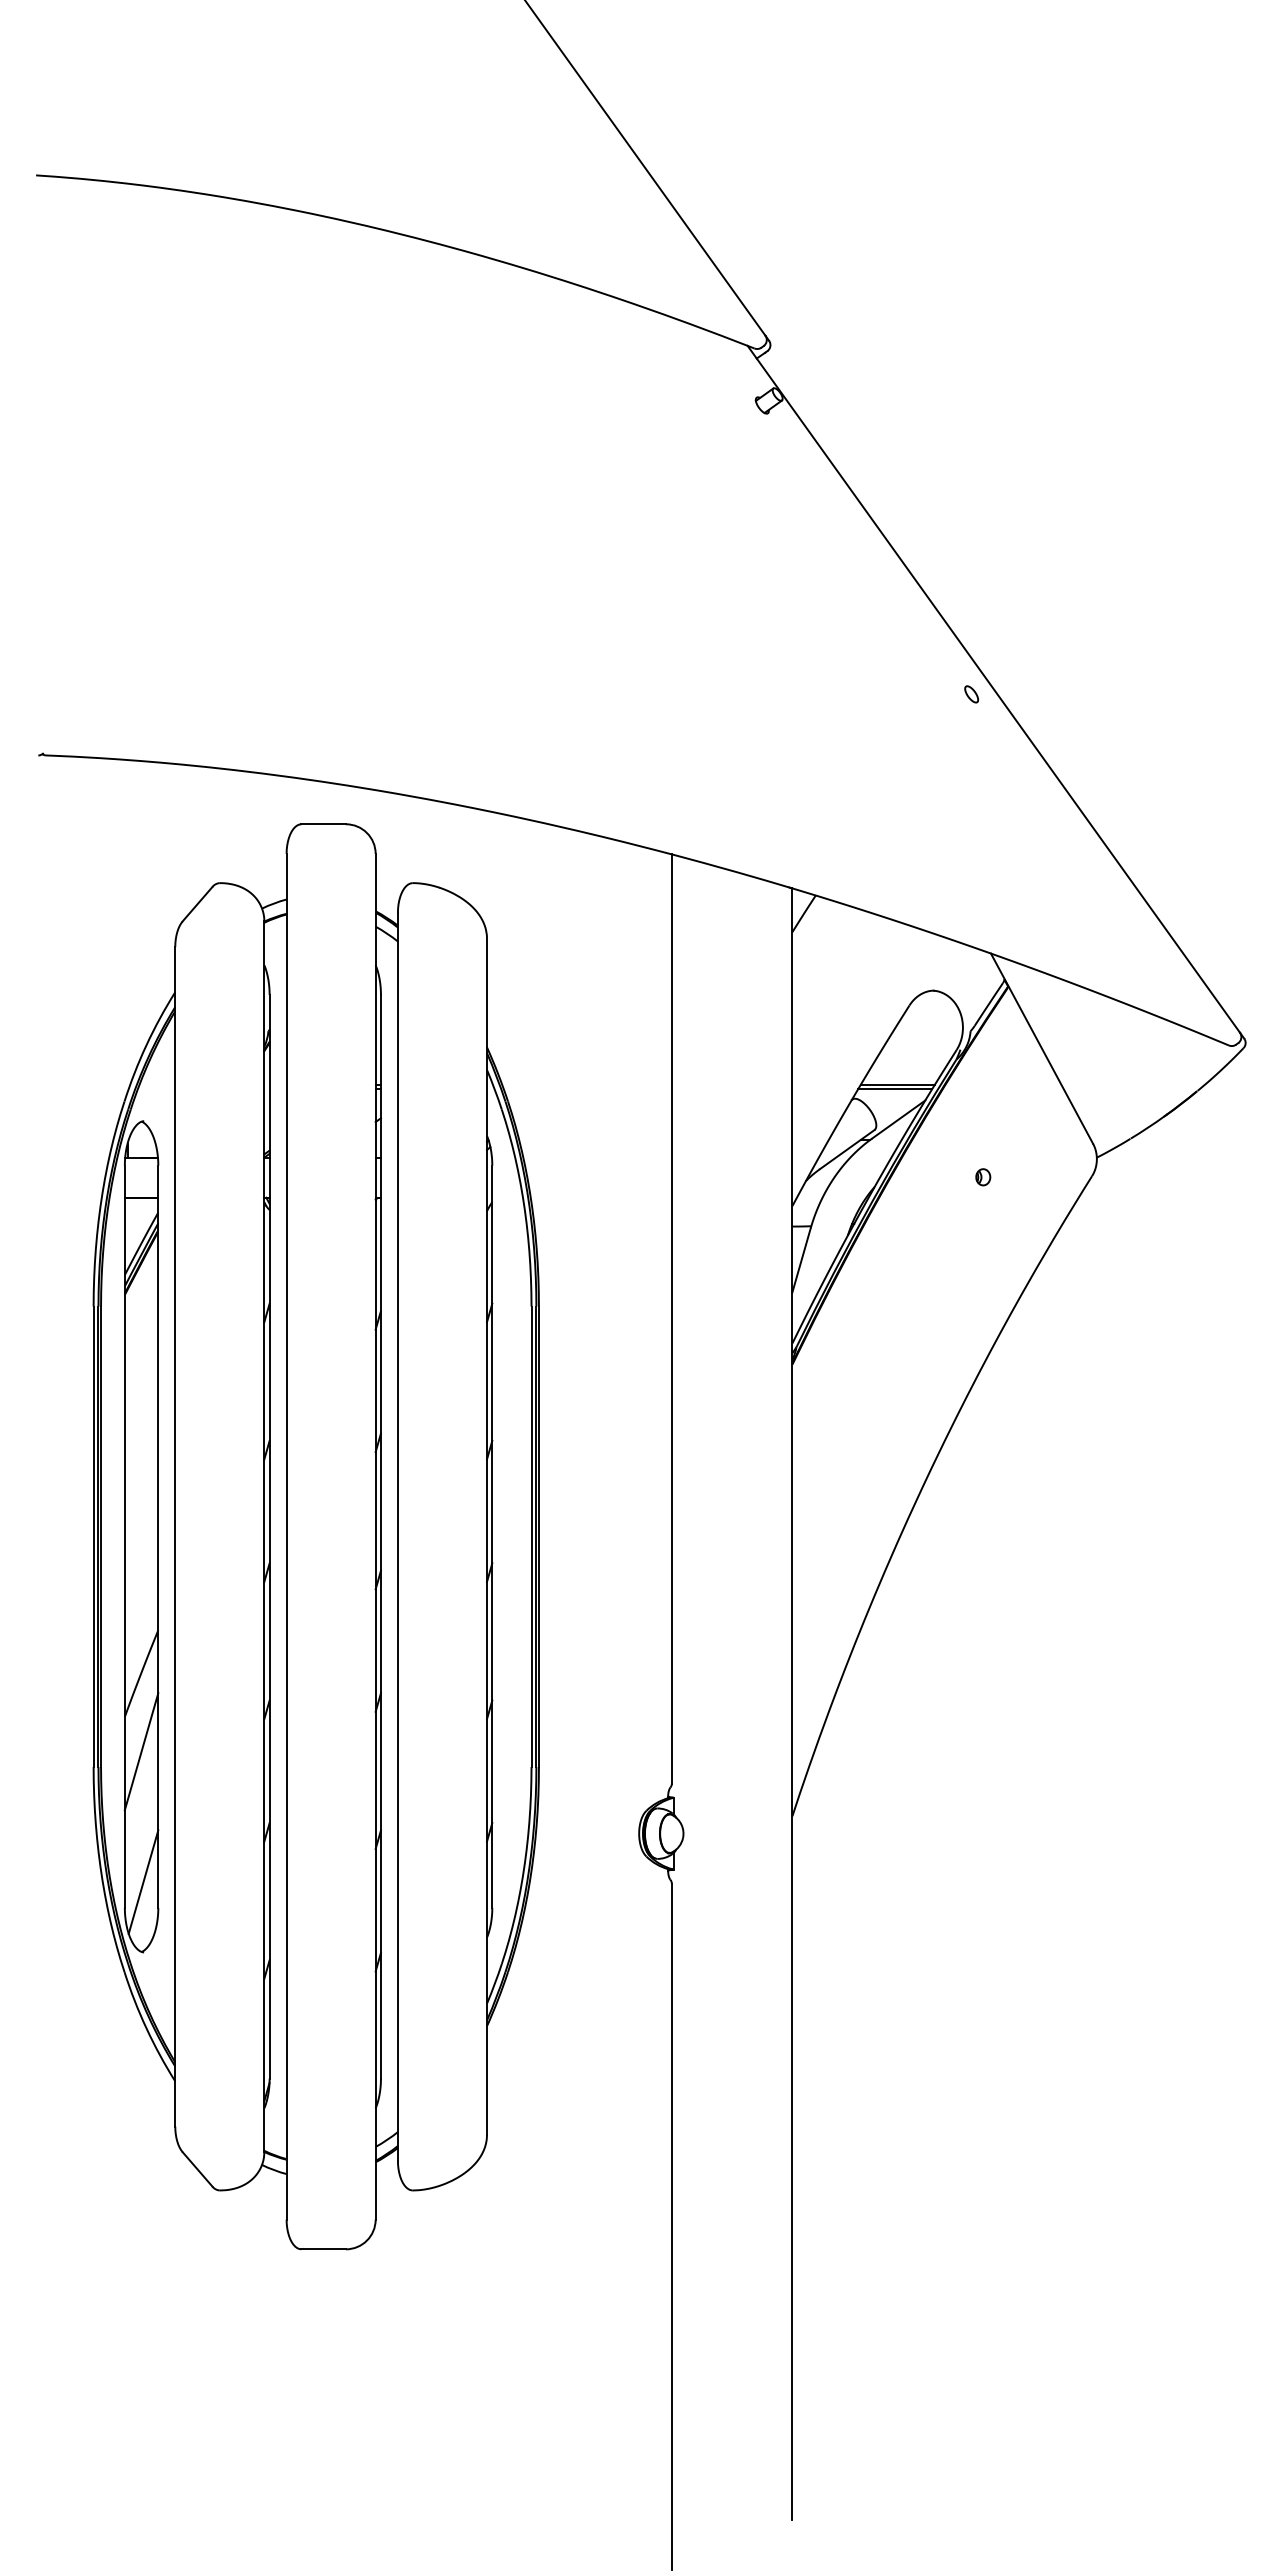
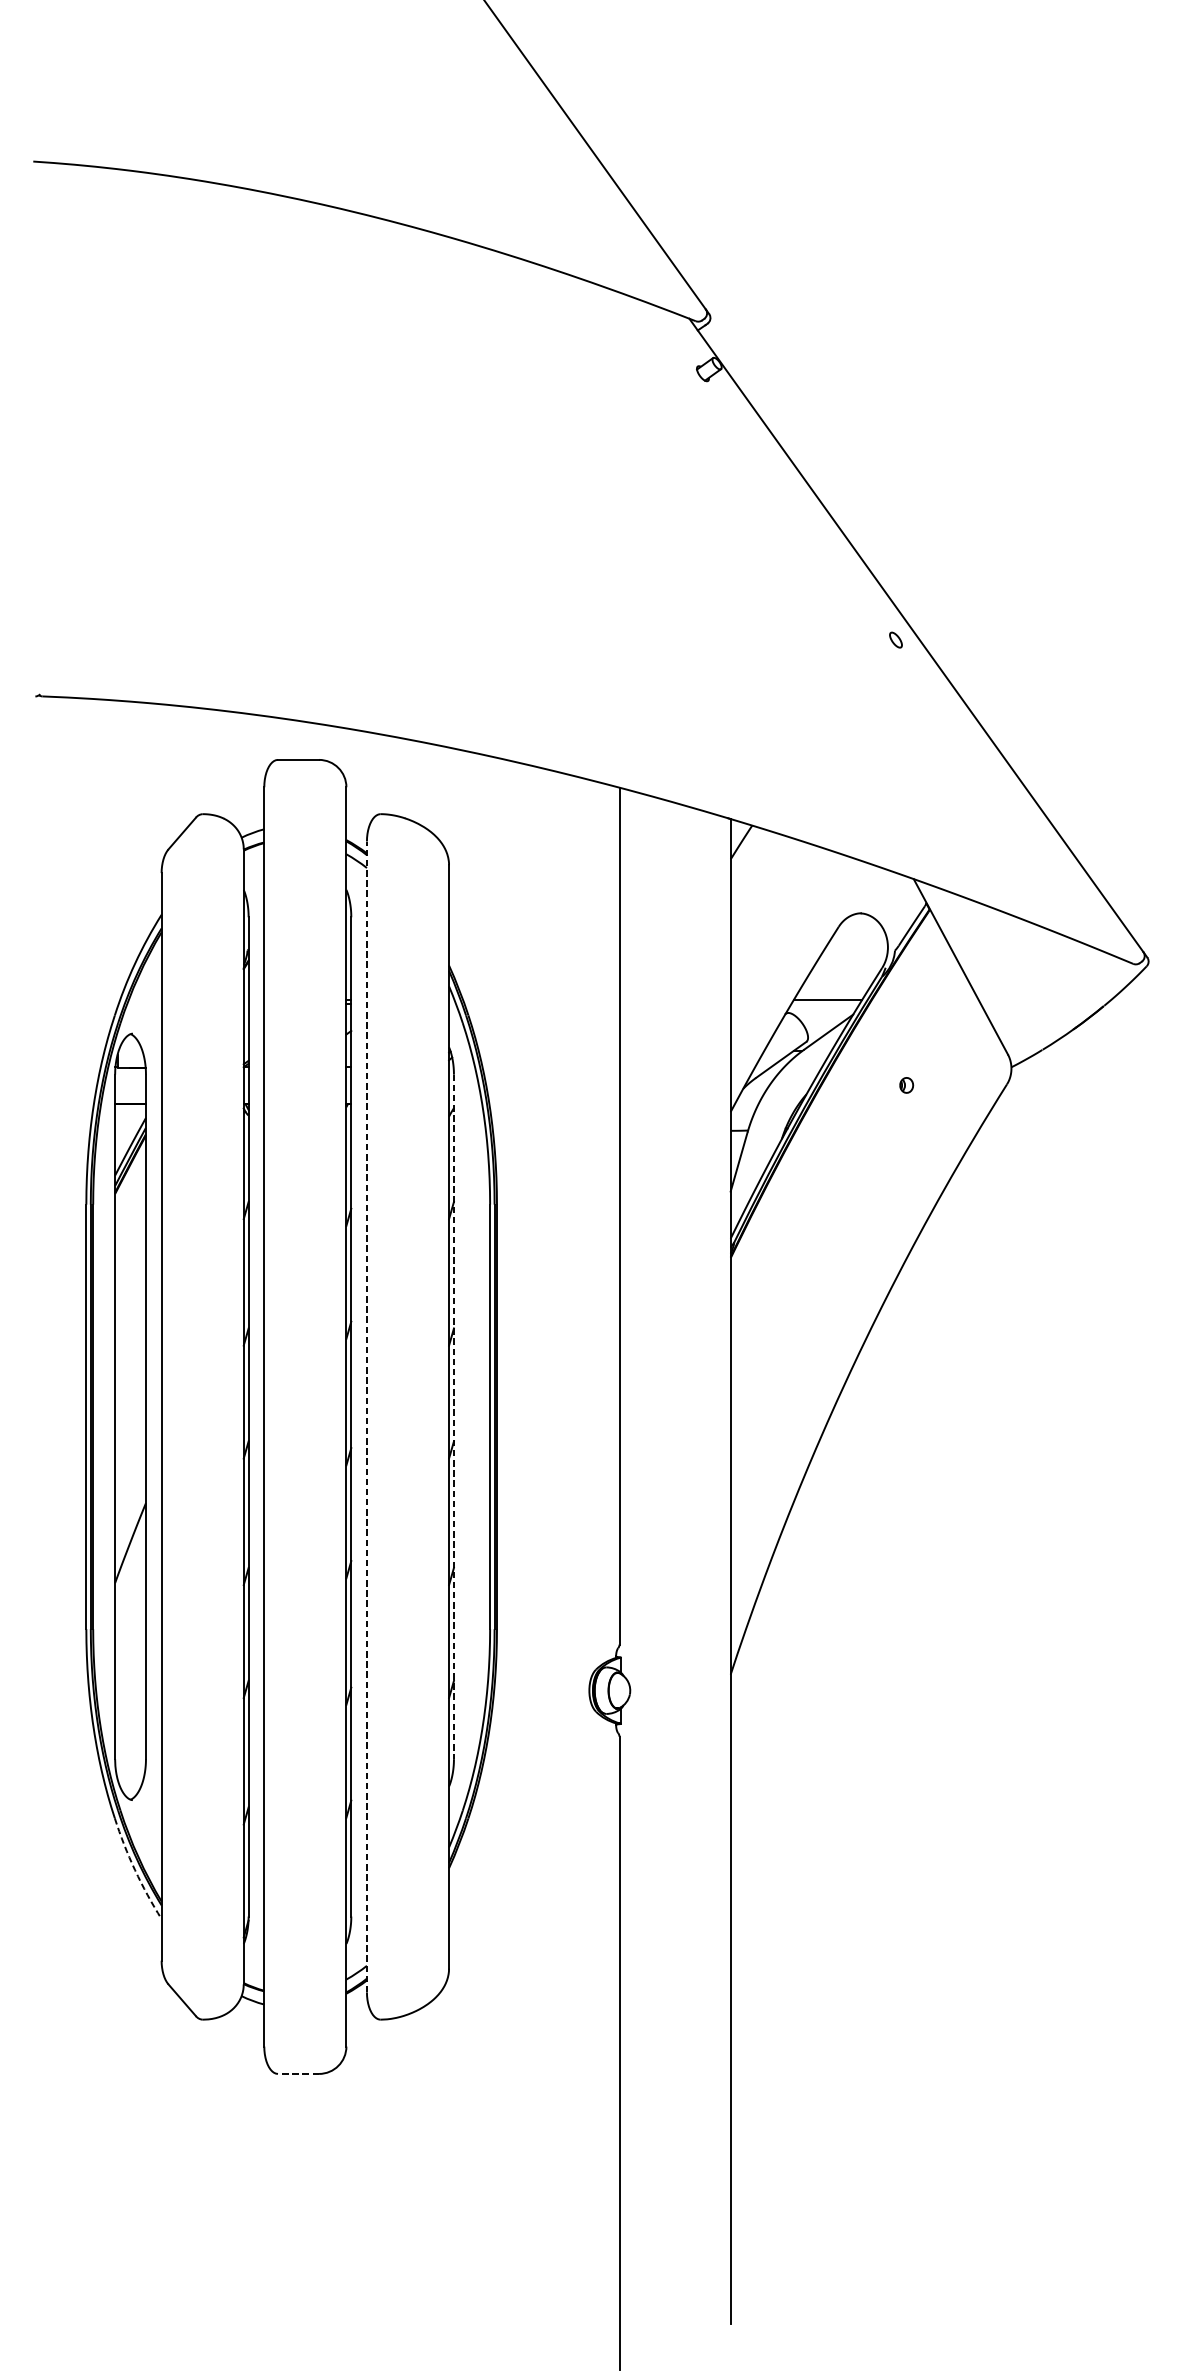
line: (895, 1089) -> (825, 1004), removed
line: (397, 1536) -> (366, 1416), solid -> dashed
line: (492, 1537) -> (454, 1417), solid -> dashed
line: (141, 1751) -> (130, 1614), removed
line: (143, 1881) -> (132, 1734), removed
arc: (146, 2028) -> (135, 1870), solid -> dashed
line: (323, 2249) -> (298, 2074), solid -> dashed

